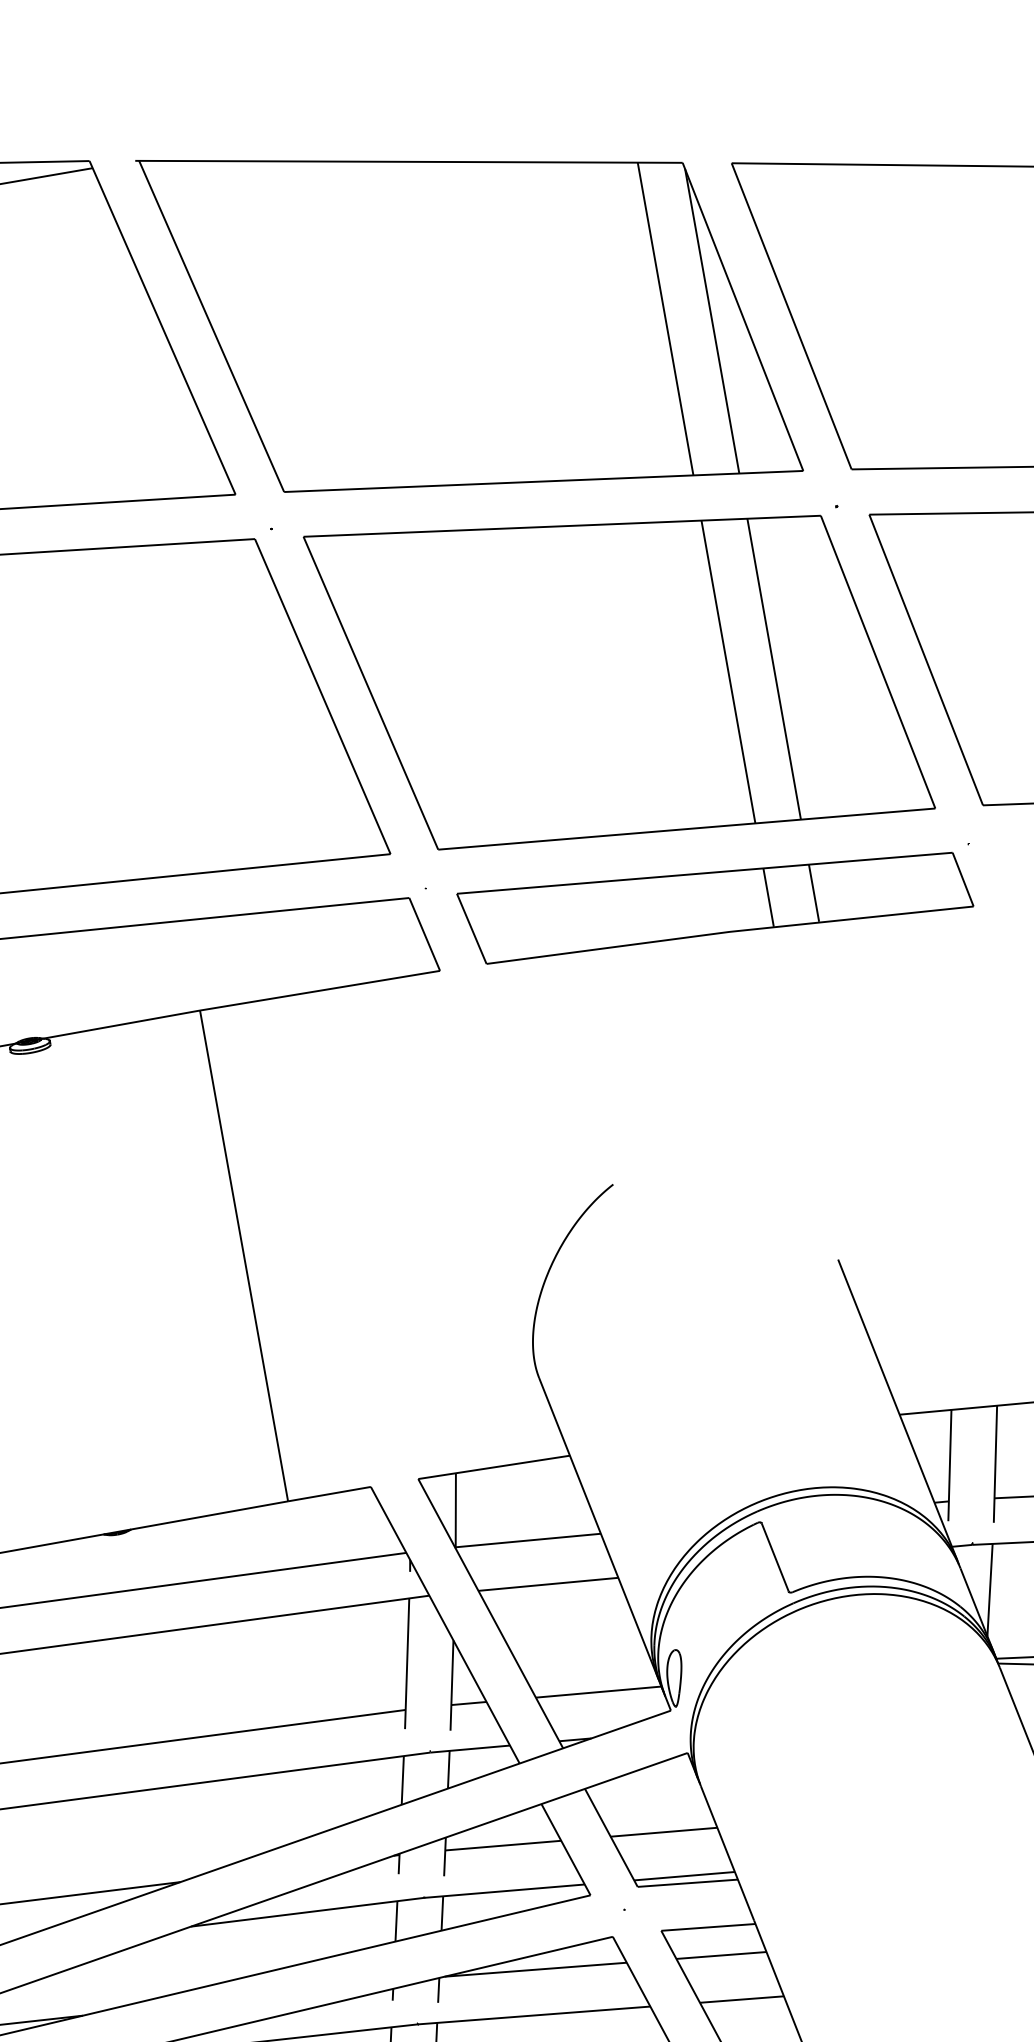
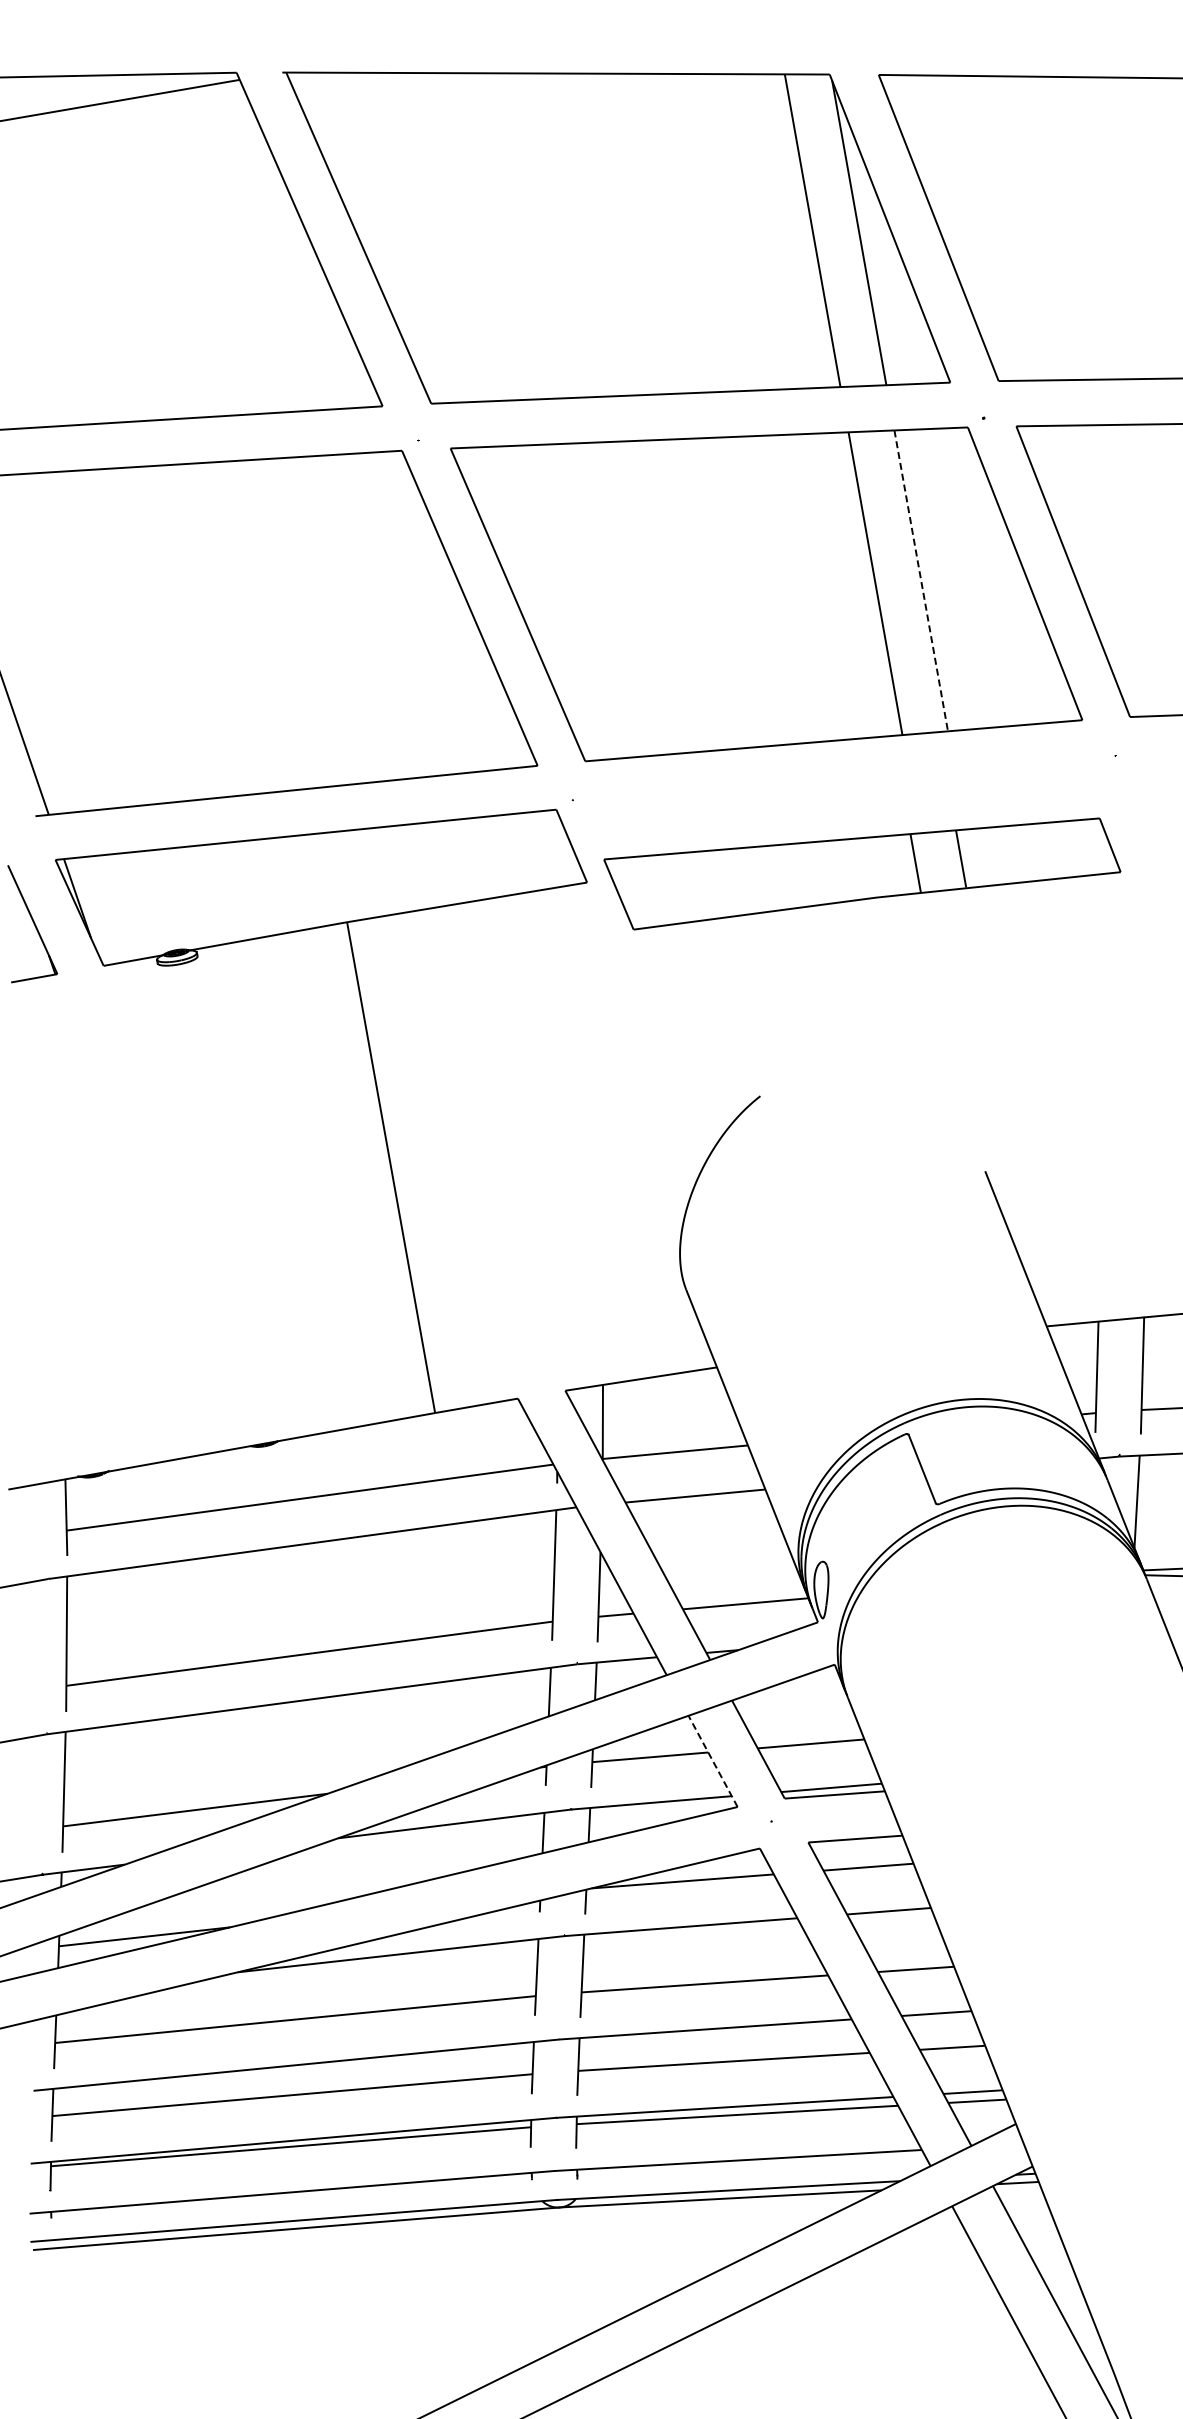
line: (774, 668) -> (921, 580), solid -> dashed
part: (715, 907) -> (862, 873), moved
line: (566, 1849) -> (713, 1761), solid -> dashed

